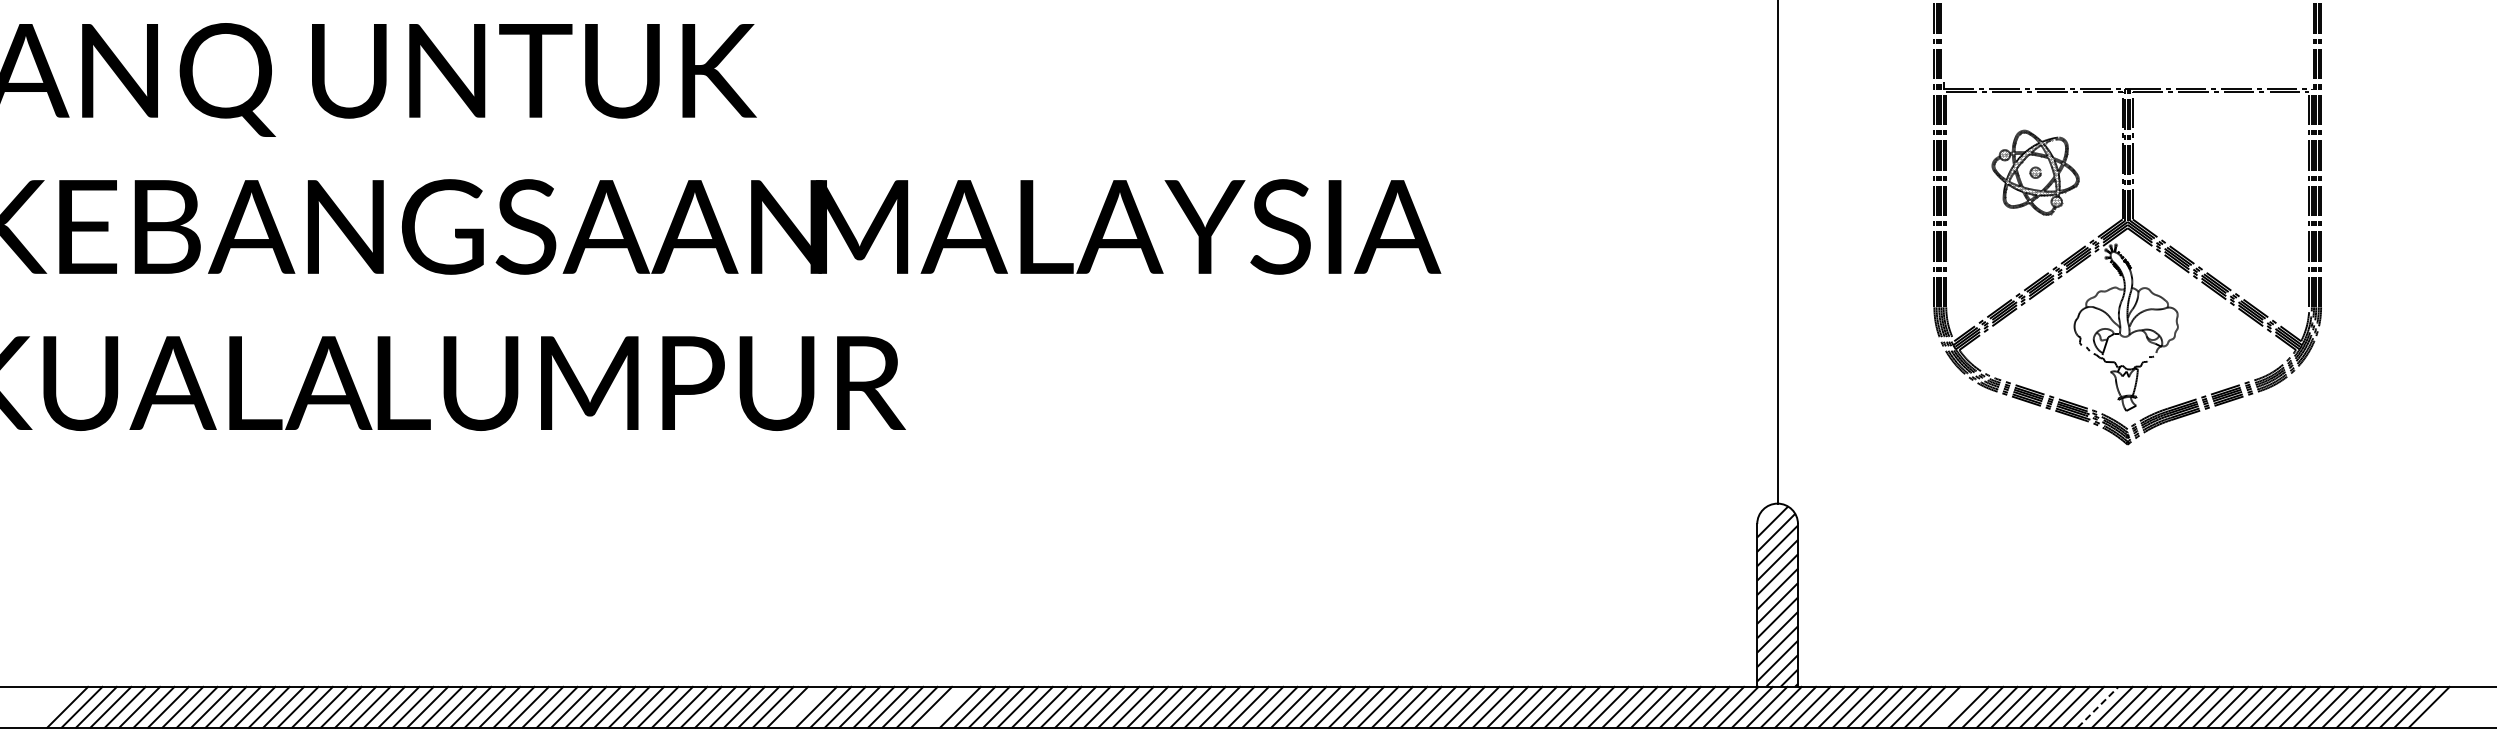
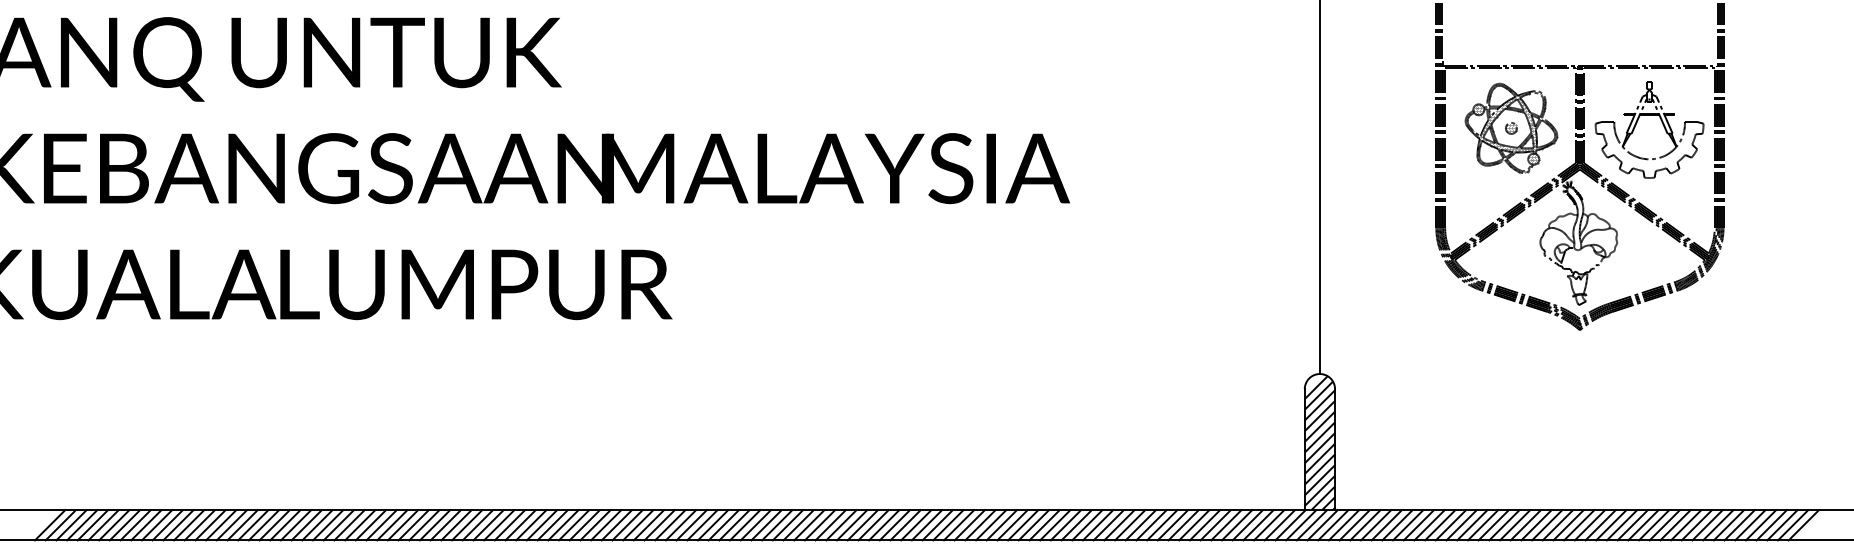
part: (2204, 166) -> (1636, 123), added
part: (2035, 172) -> (1511, 128), size x1.43
line: (801, 706) -> (595, 524), added
line: (945, 706) -> (701, 524), added
line: (1953, 706) -> (1450, 524), added
line: (2098, 707) -> (1558, 525), dashed -> solid

